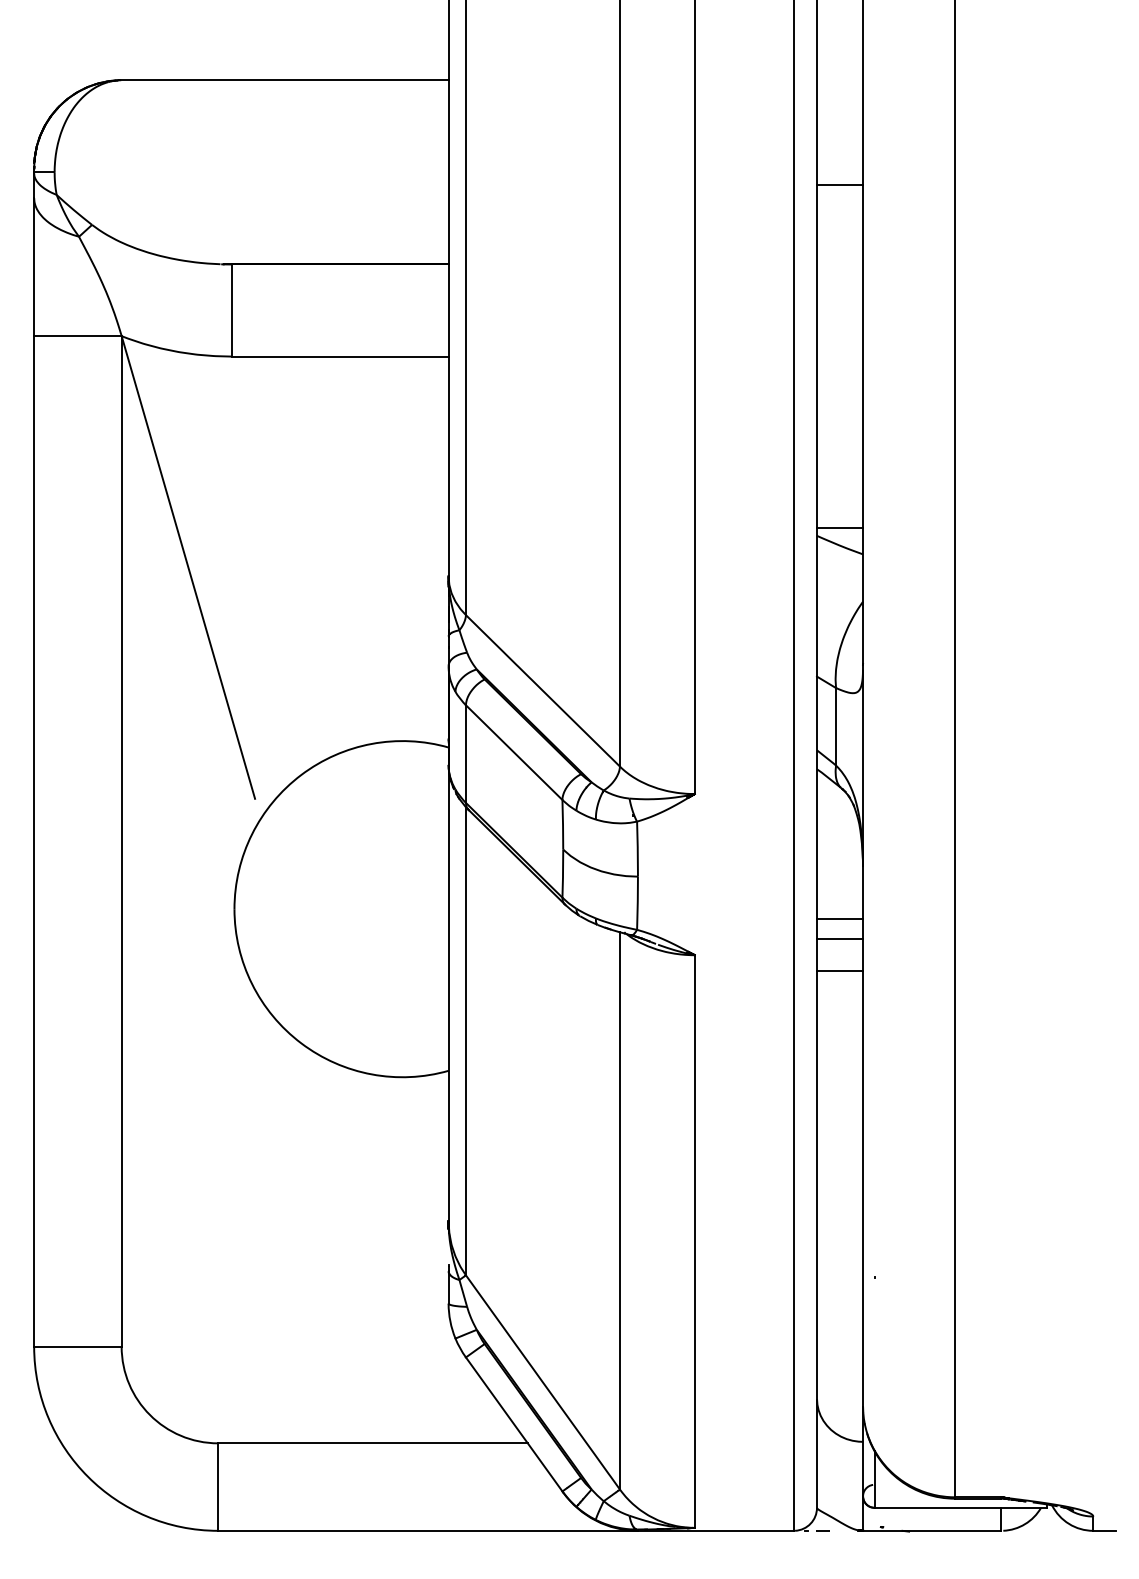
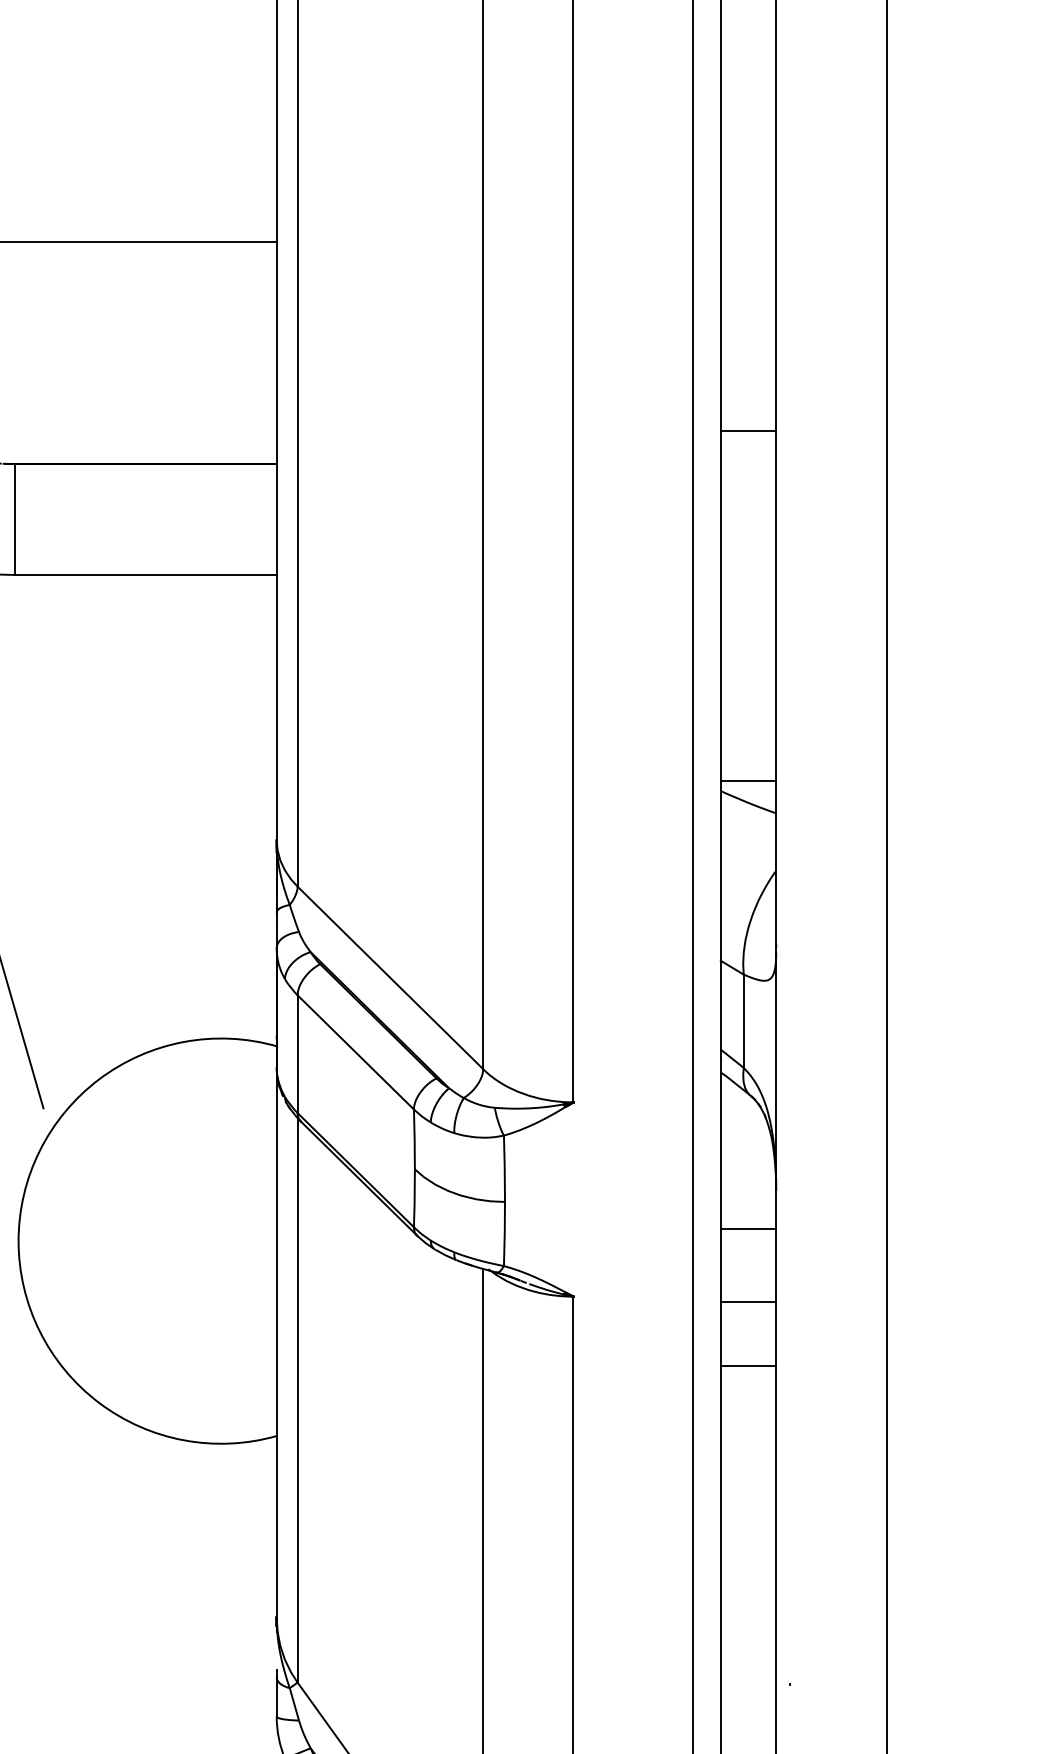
line: (840, 185) -> (749, 431), moved
line: (840, 918) -> (749, 1301), moved
line: (840, 939) -> (749, 1229), moved
line: (840, 971) -> (749, 1365), moved

